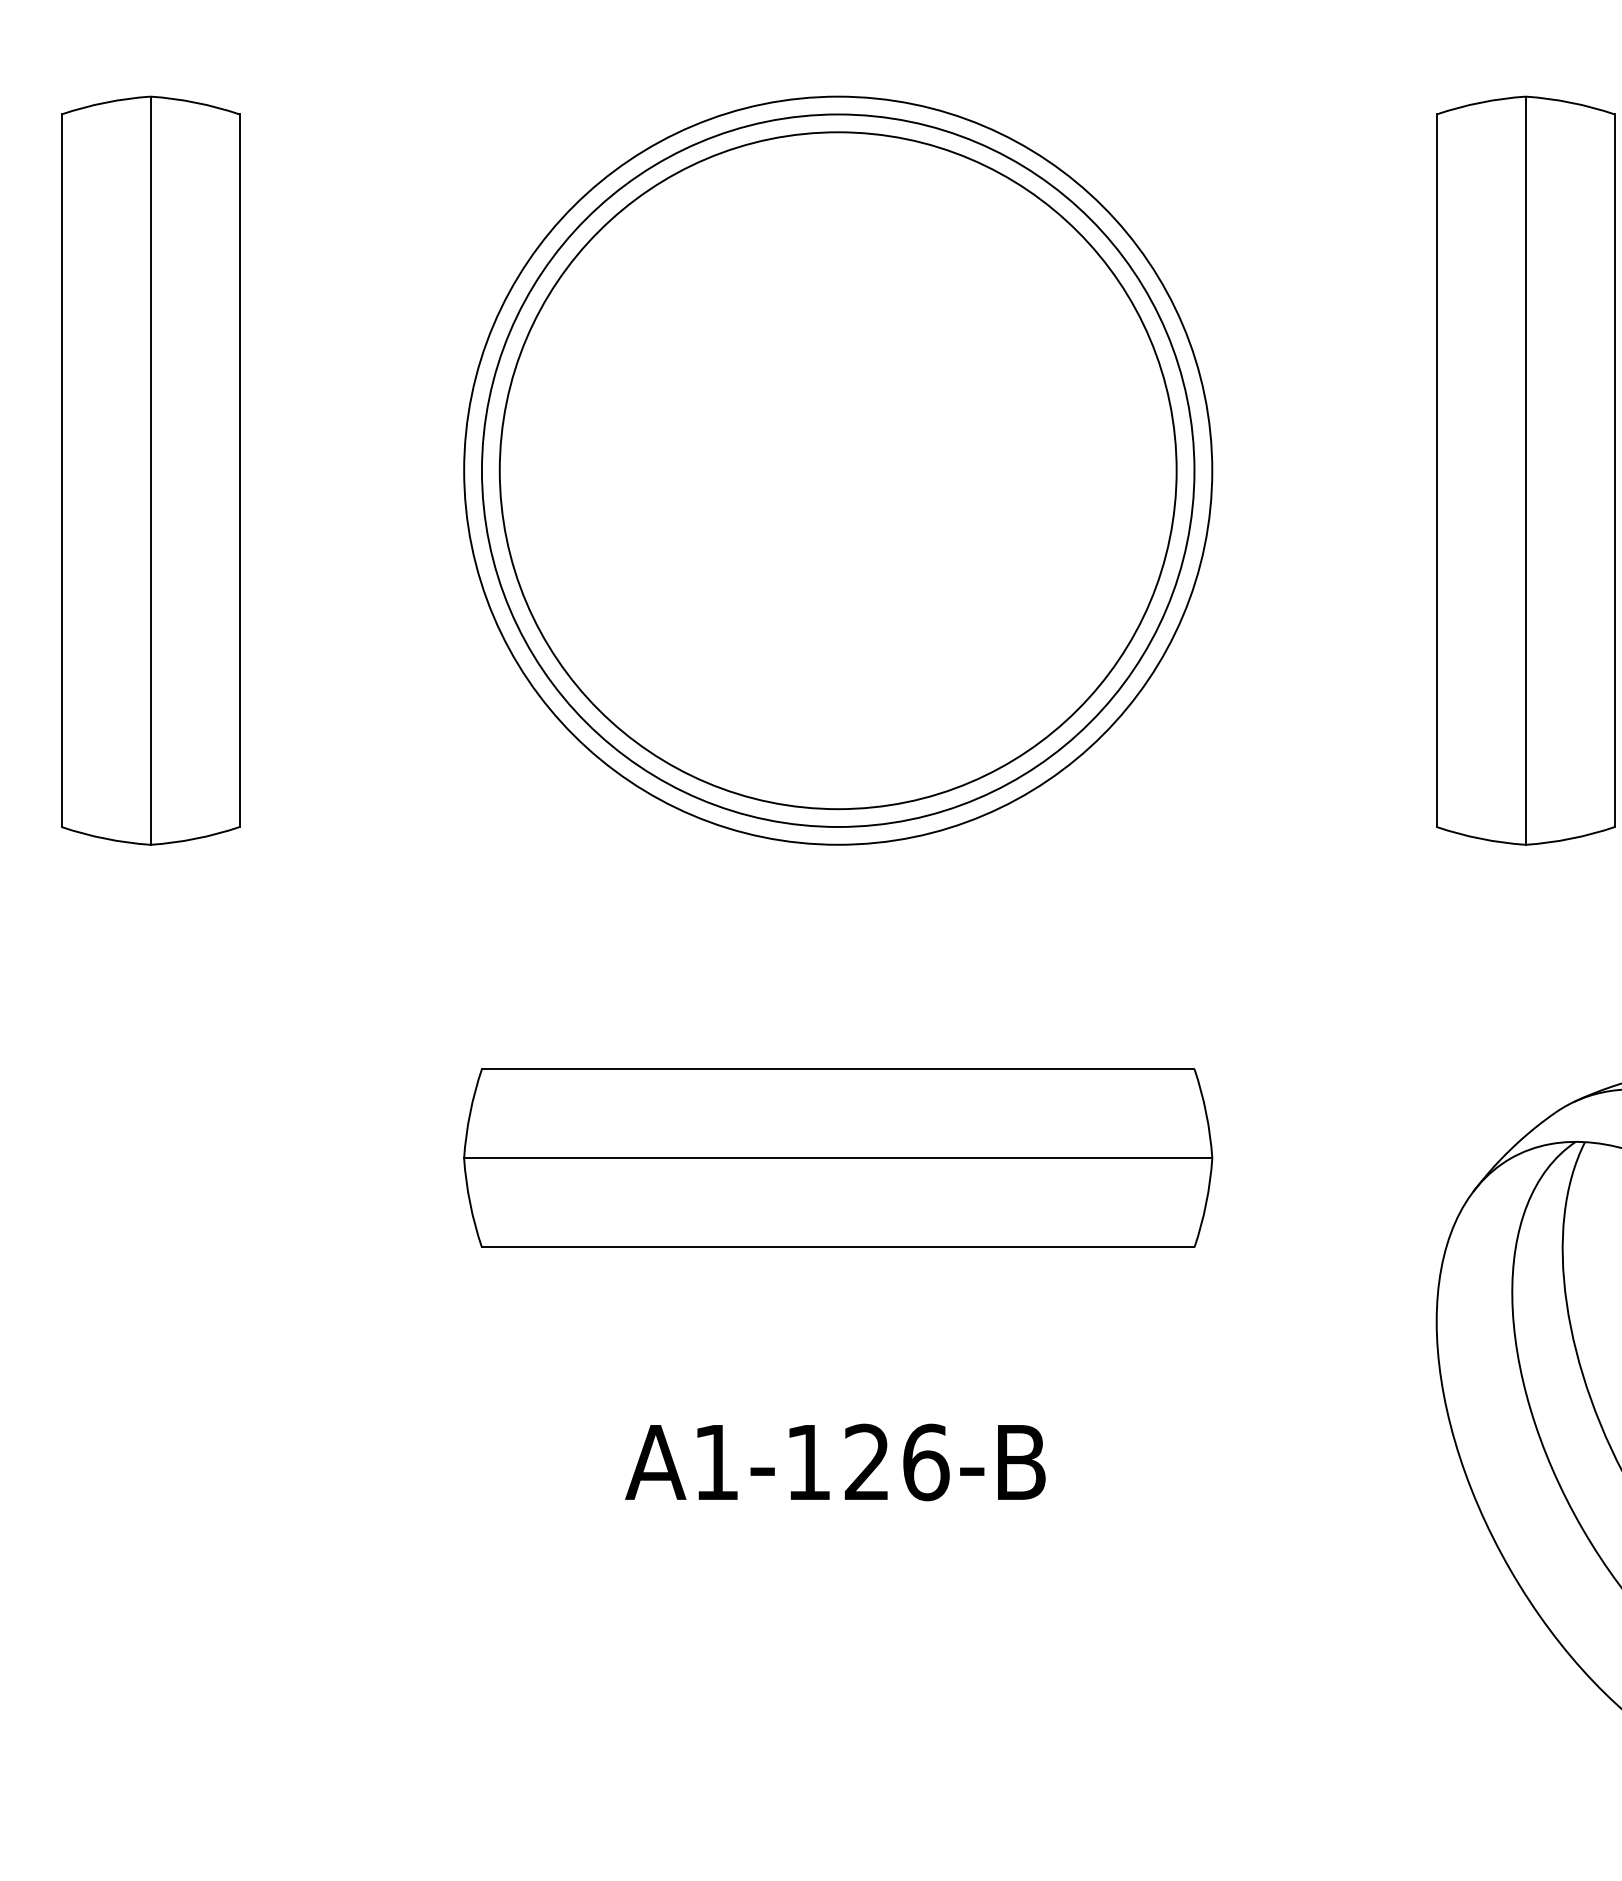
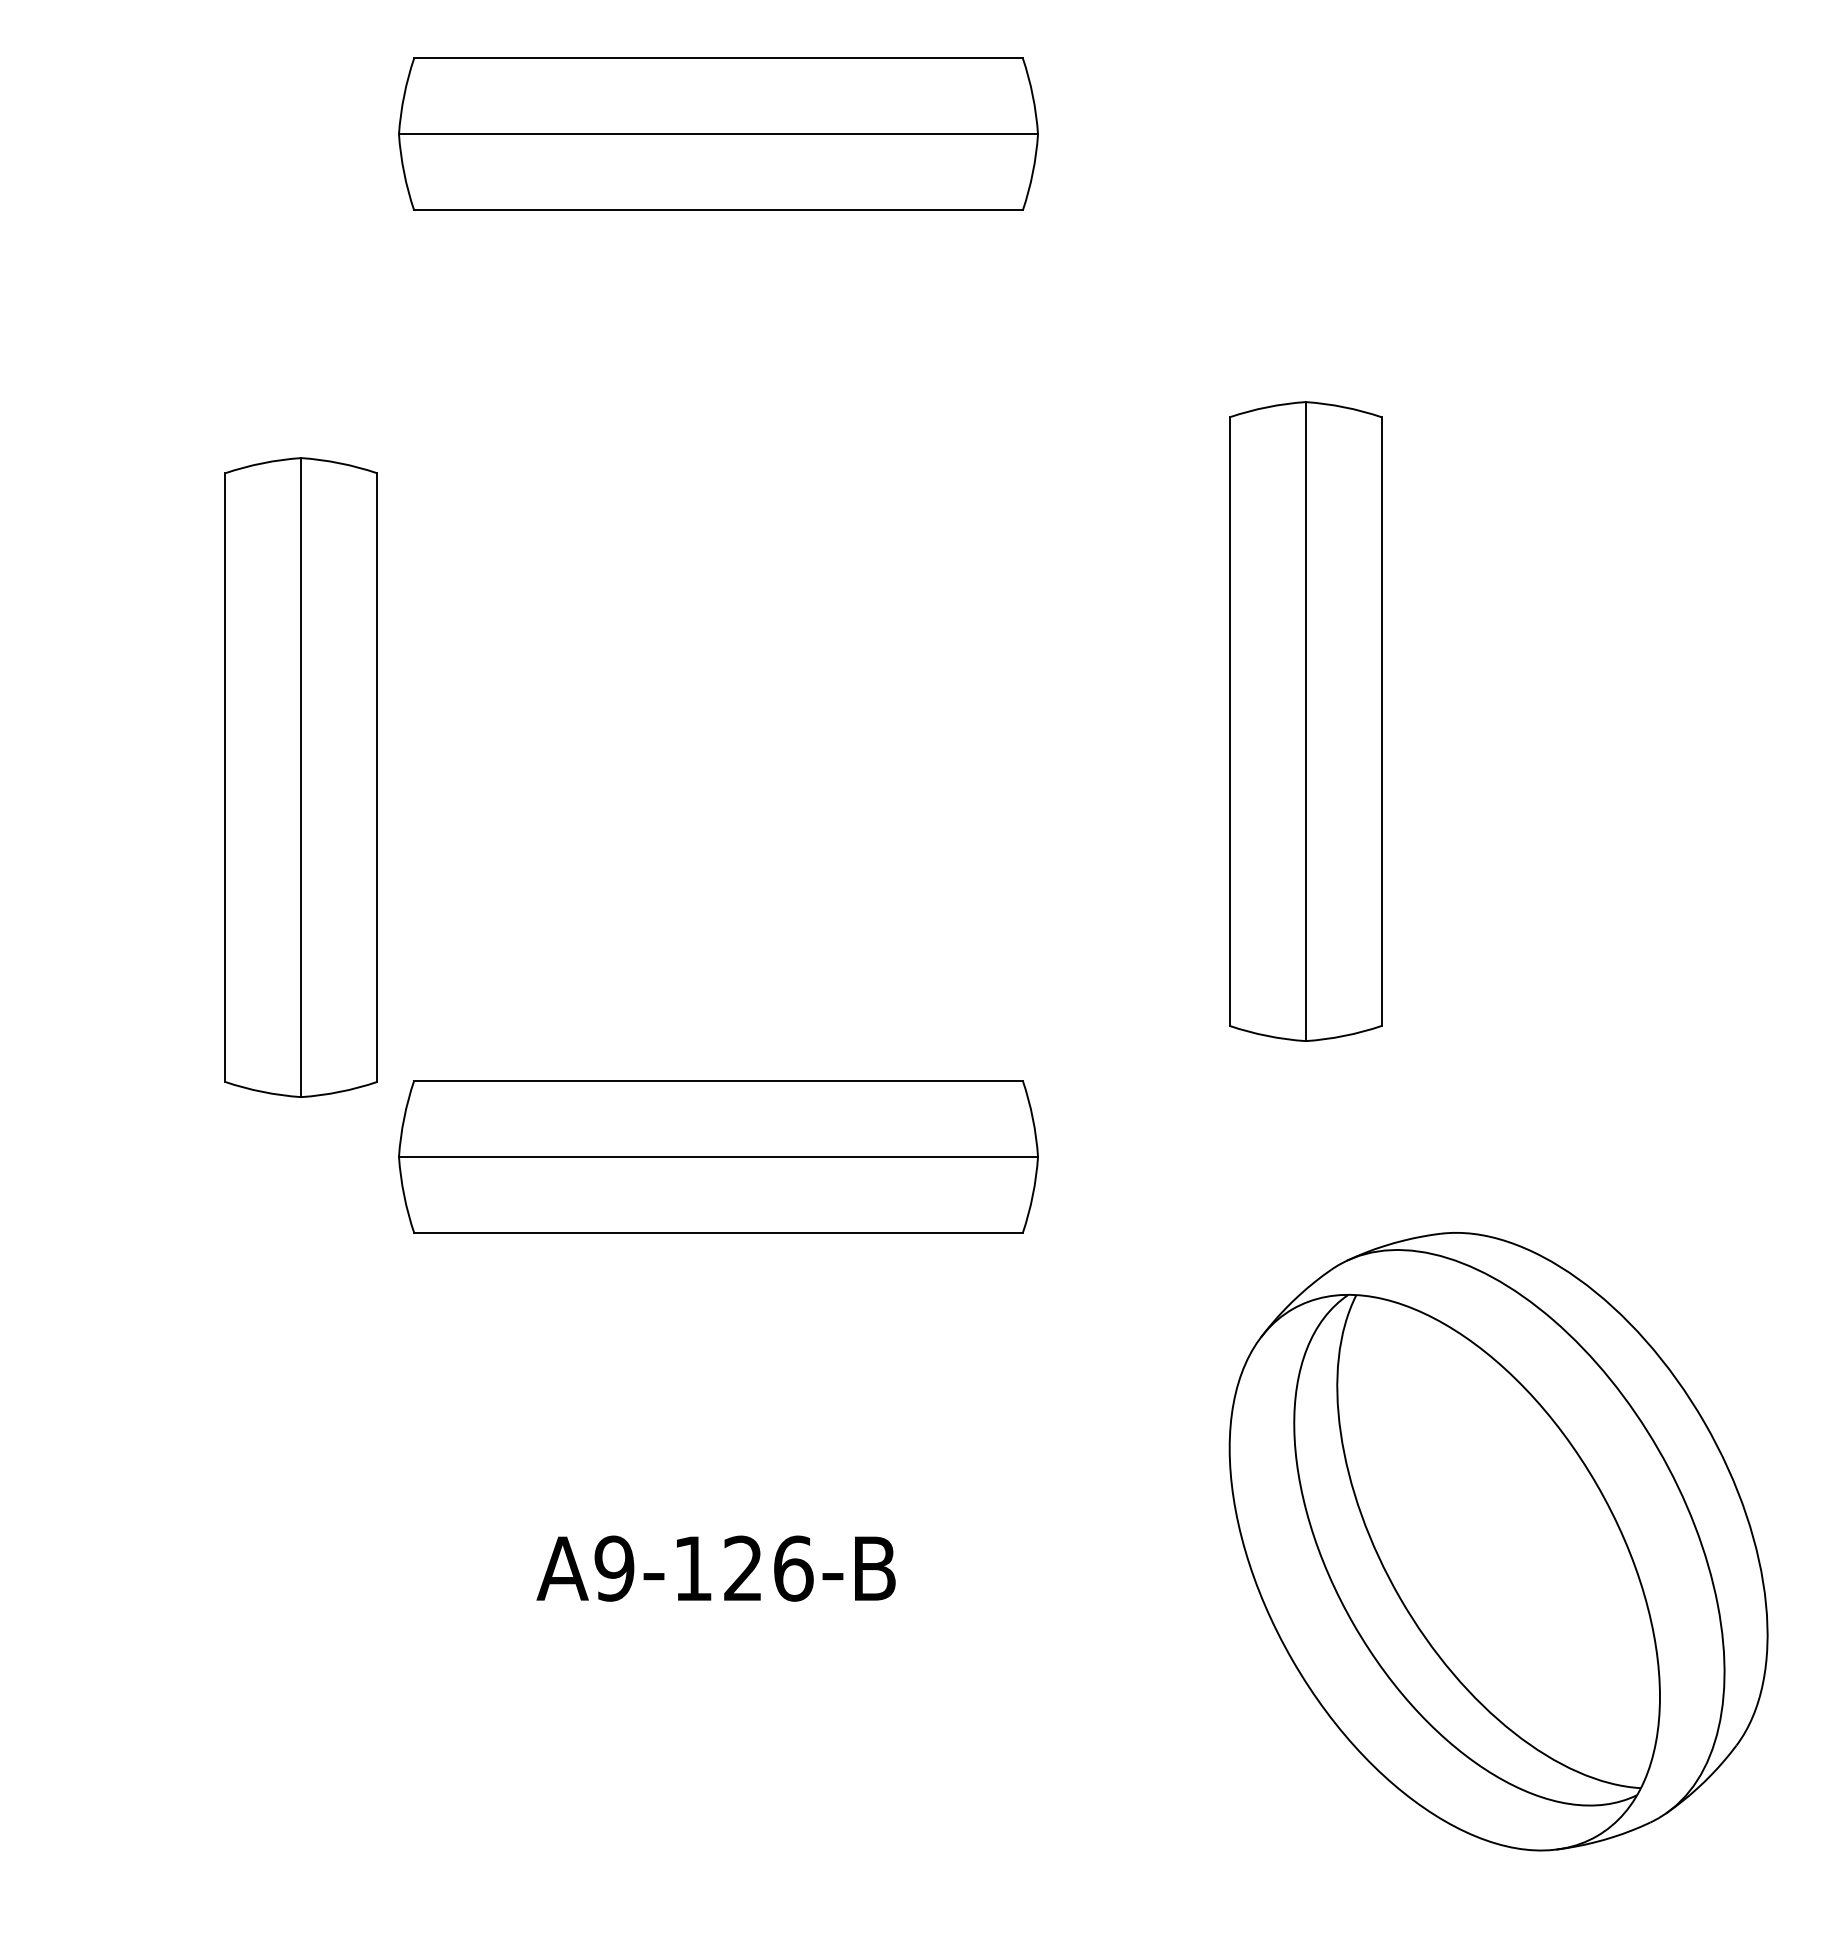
part: (149, 470) -> (300, 777), moved
part: (838, 470) -> (718, 721), removed
part: (838, 1157) -> (718, 1156), moved
text: (716, 1462) -> (614, 1568), A1-126-B -> A9-126-B

